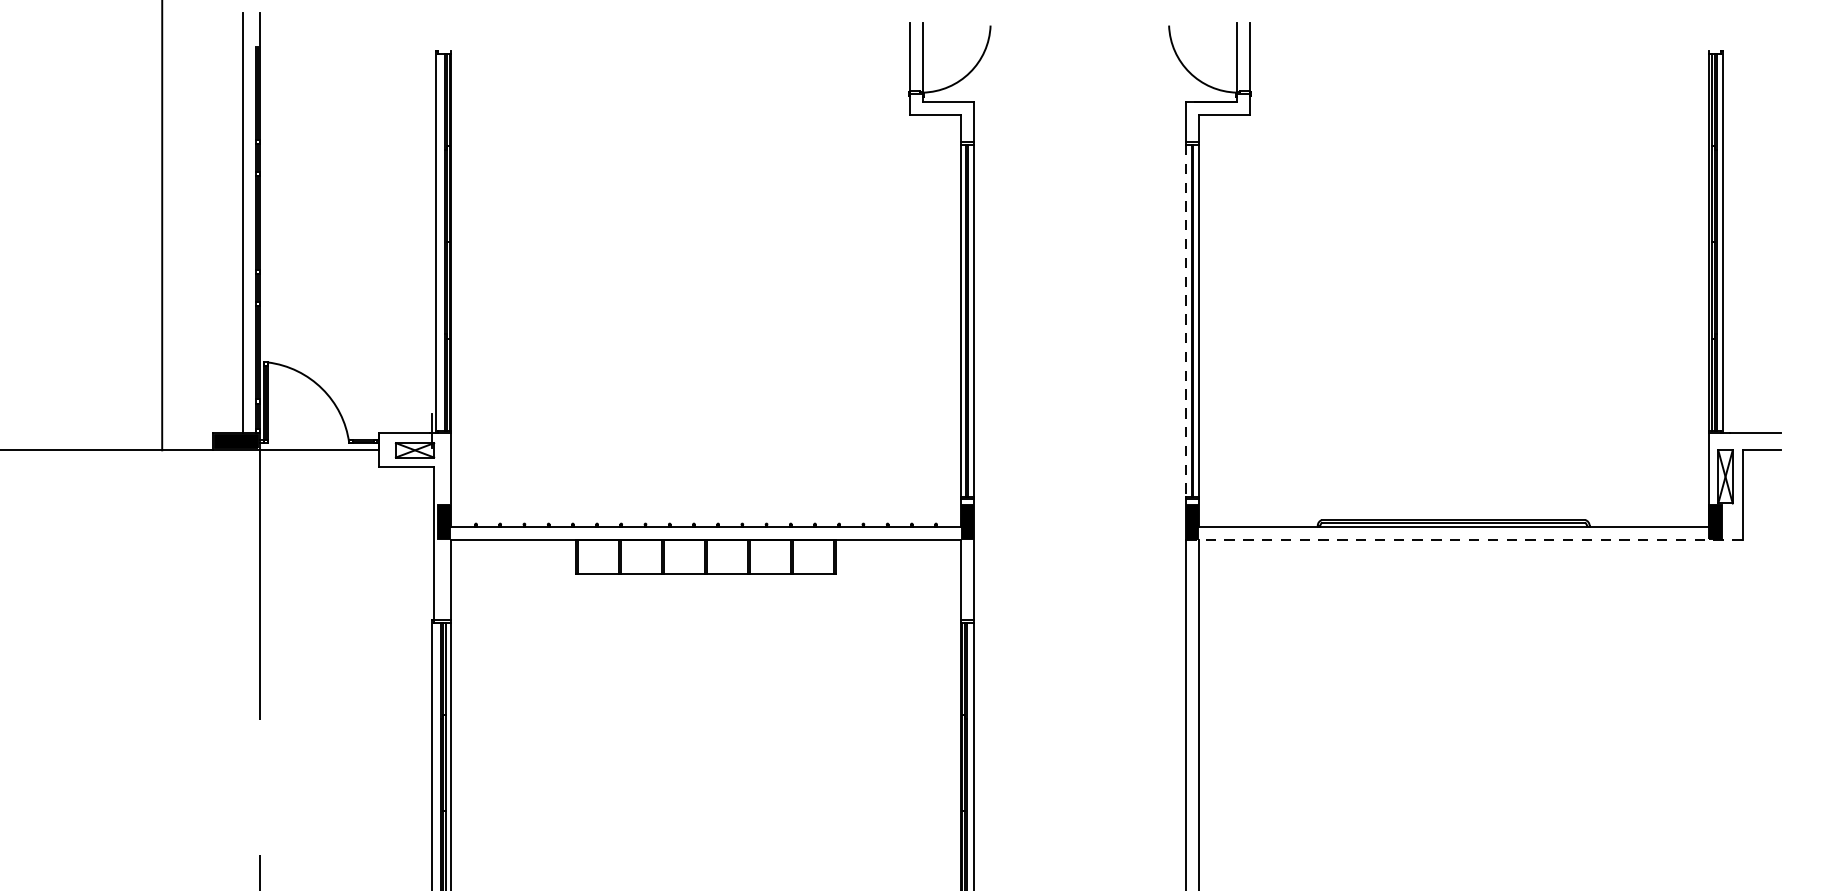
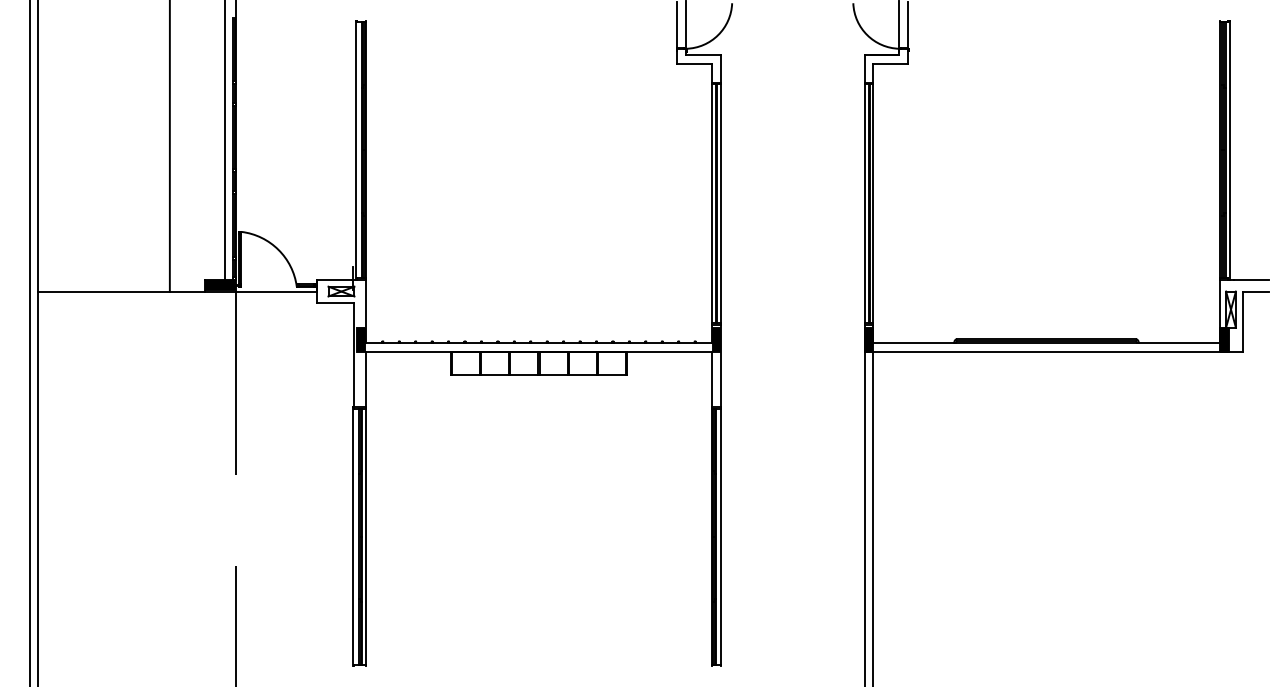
line: (1185, 322) -> (864, 204), dashed -> solid
line: (1463, 540) -> (1053, 352), dashed -> solid

